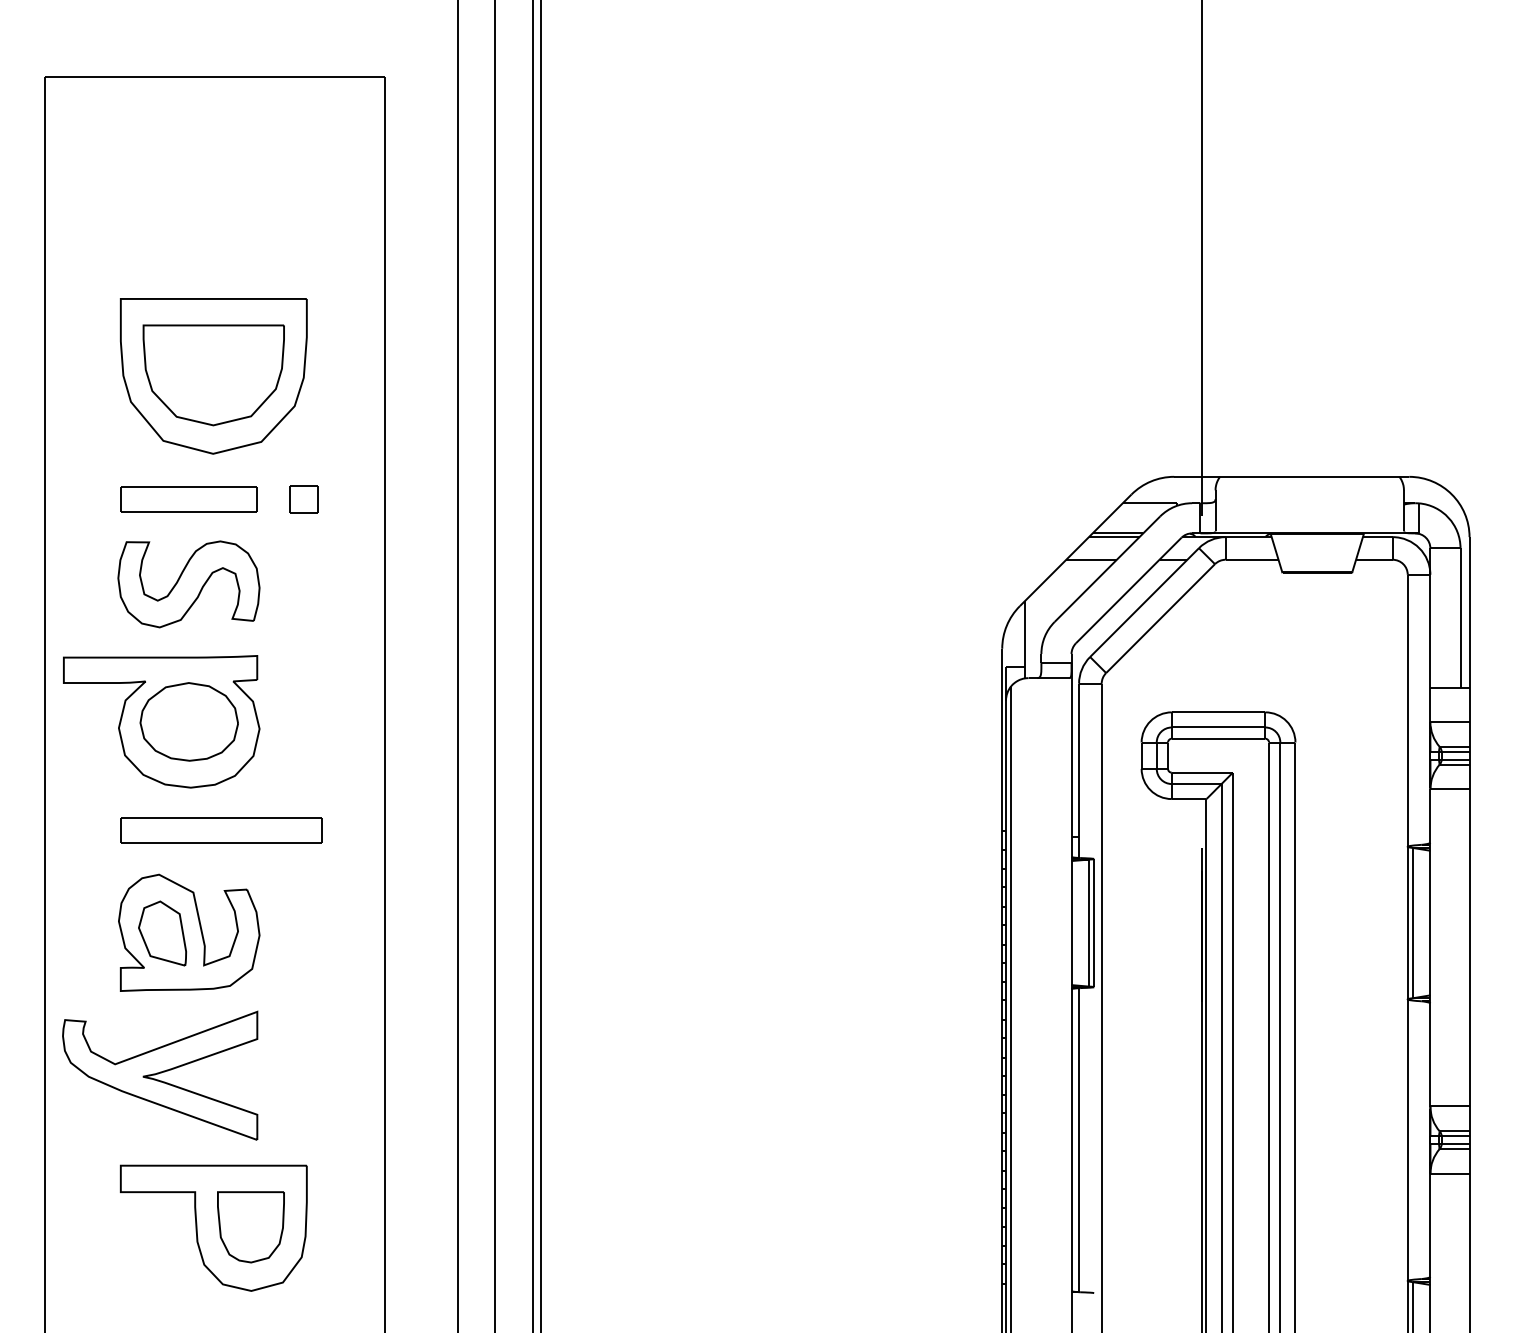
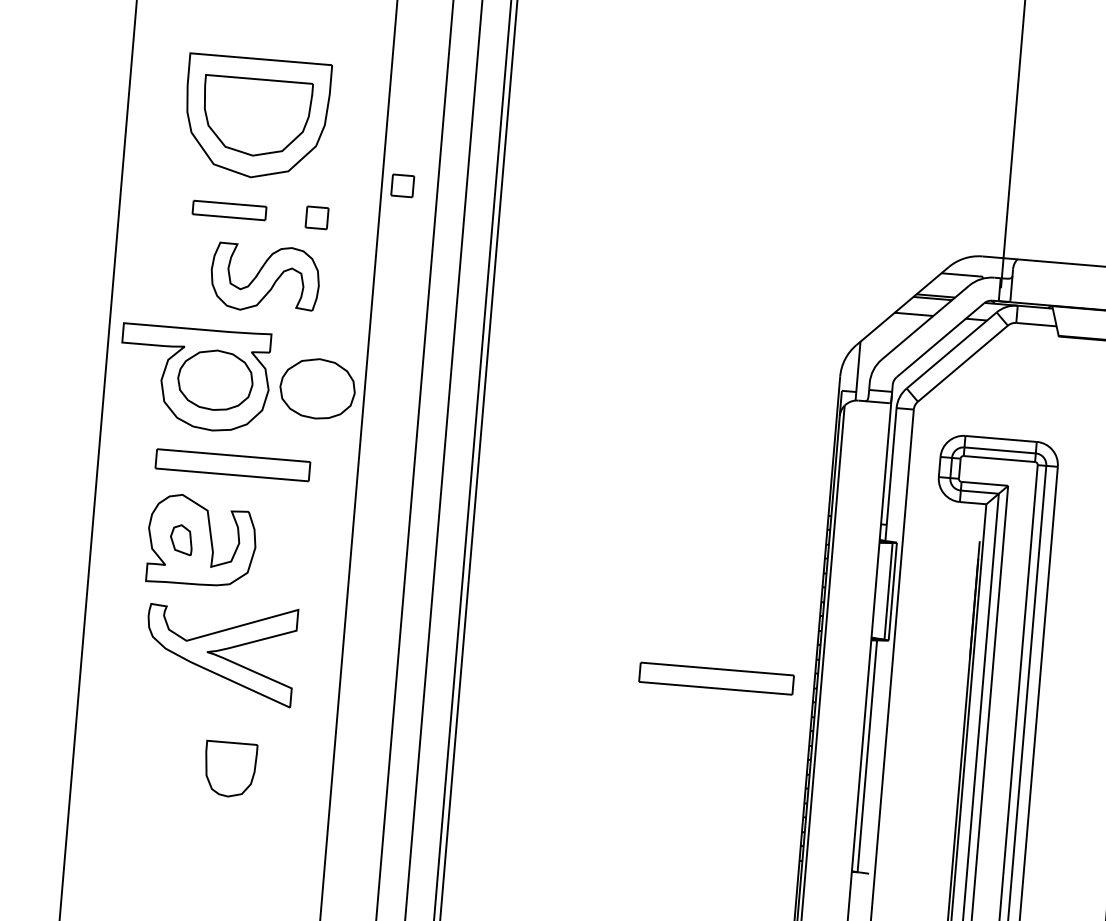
part: (411, 448) -> (402, 185), added
part: (188, 499) -> (229, 210), size x0.7
part: (188, 584) -> (264, 278), moved
part: (322, 721) -> (317, 388), added
part: (162, 933) -> (181, 539), size x0.6
part: (874, 1055) -> (716, 678), added
part: (160, 1075) -> (220, 652), moved
part: (213, 1227) -> (201, 767), removed

